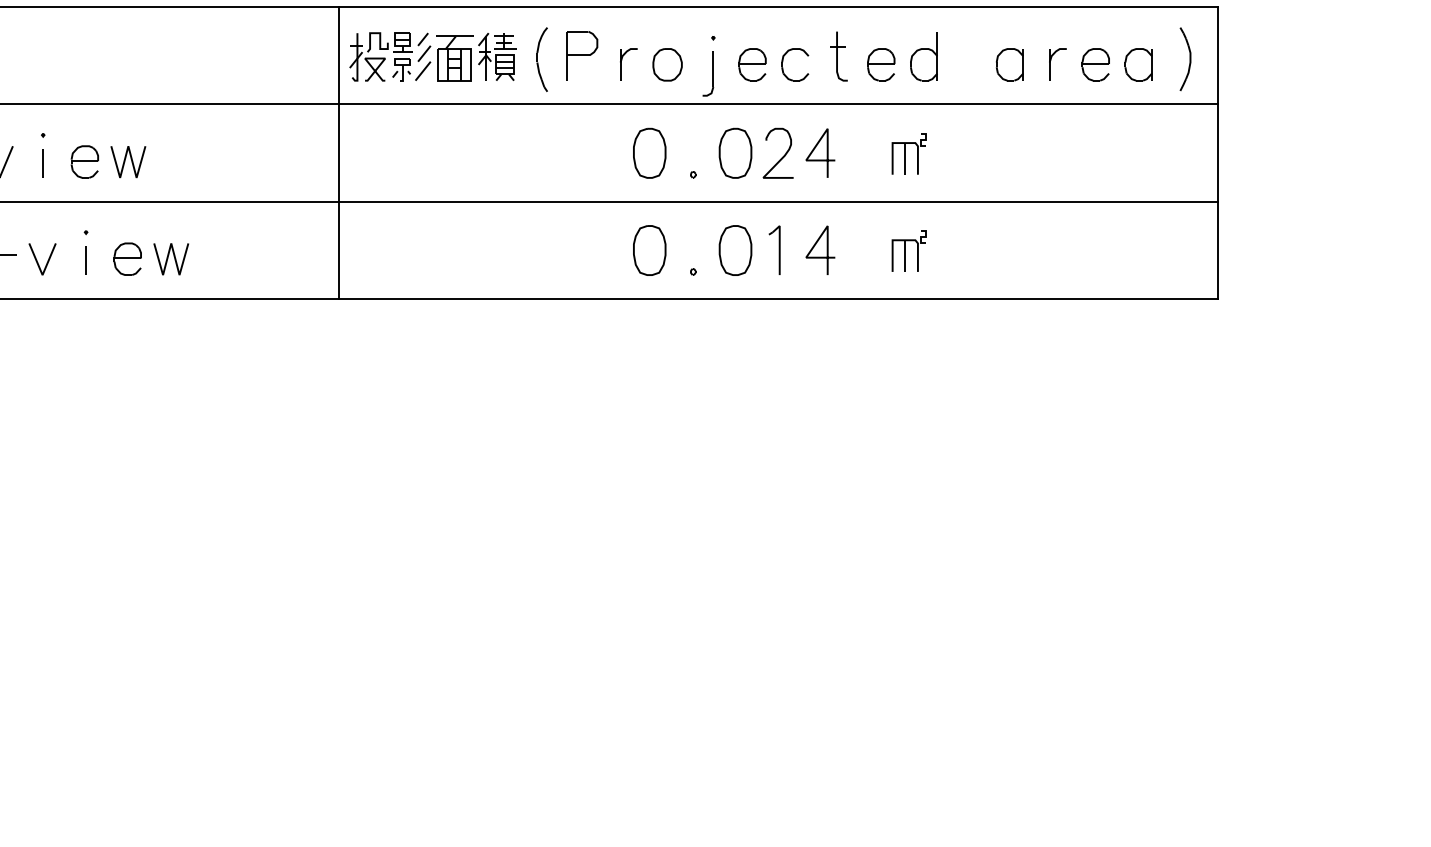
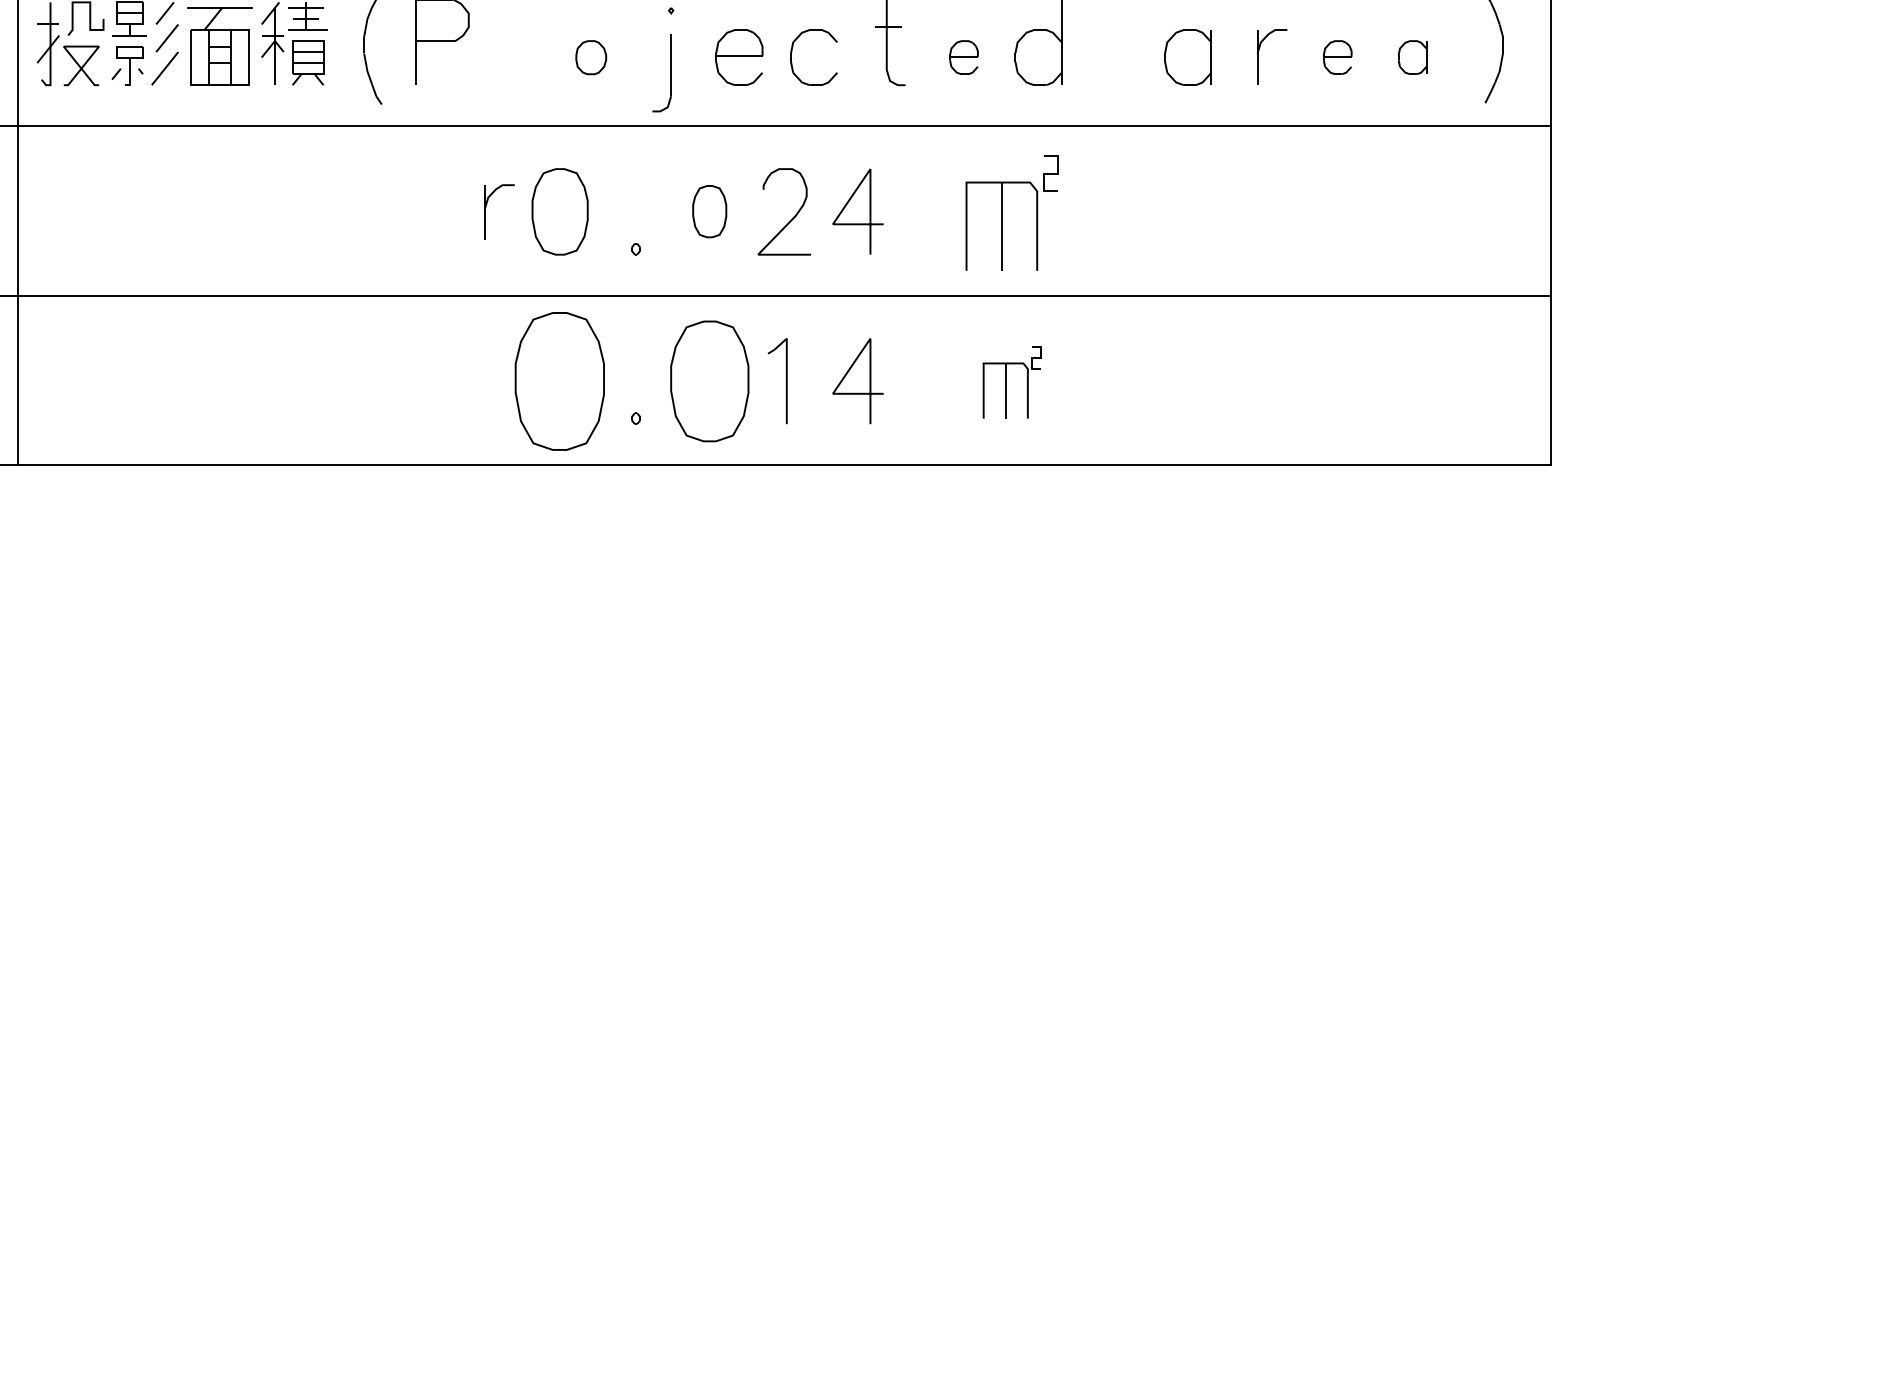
part: (621, 64) -> (486, 212), moved
part: (667, 64) -> (591, 56), size x0.6
part: (881, 64) -> (964, 56), size x0.6
part: (1095, 64) -> (1337, 56), size x0.6
part: (1138, 64) -> (1412, 56), size x0.6
part: (735, 152) -> (709, 210), size x0.6
part: (908, 153) -> (1011, 212), size x1.6
part: (649, 250) -> (559, 381), size x1.6
part: (735, 250) -> (709, 381), size x1.4

